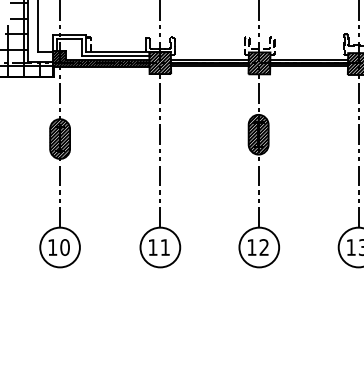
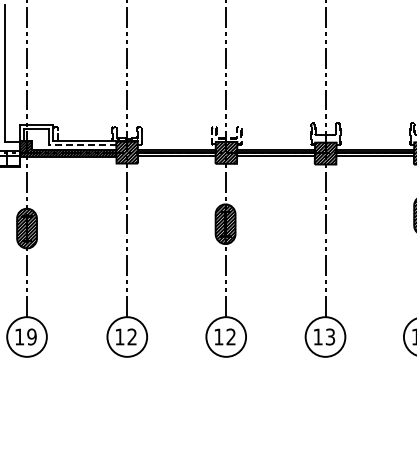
line: (115, 56) -> (82, 145), solid -> dashed
text: (64, 247) -> (31, 336), 10 -> 19
text: (164, 247) -> (131, 336), 11 -> 12

